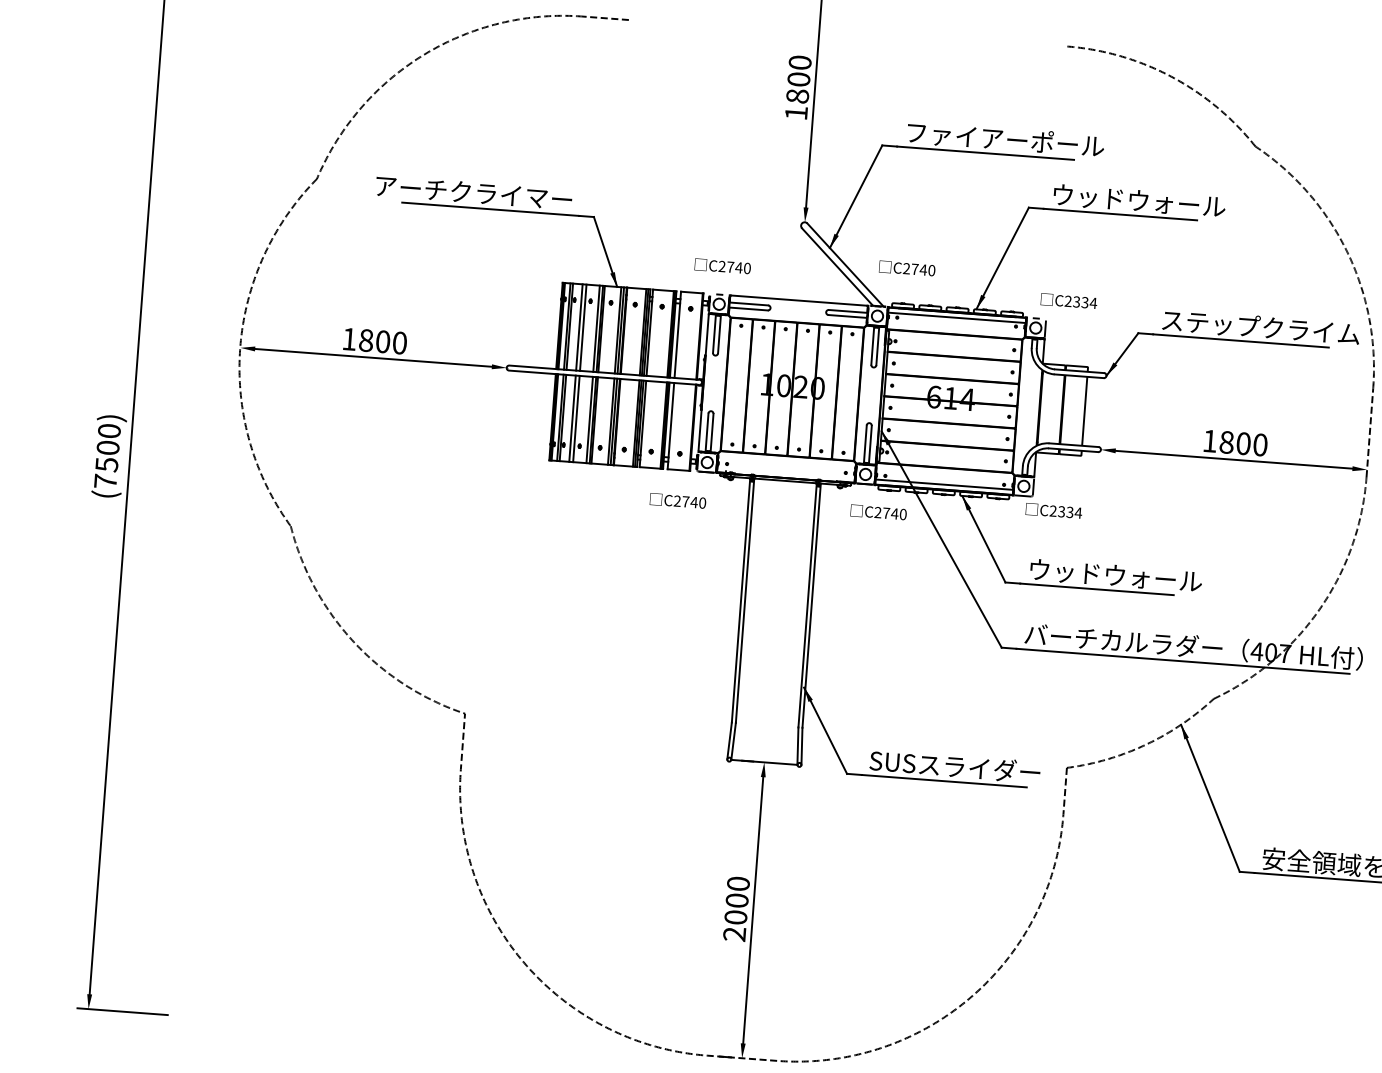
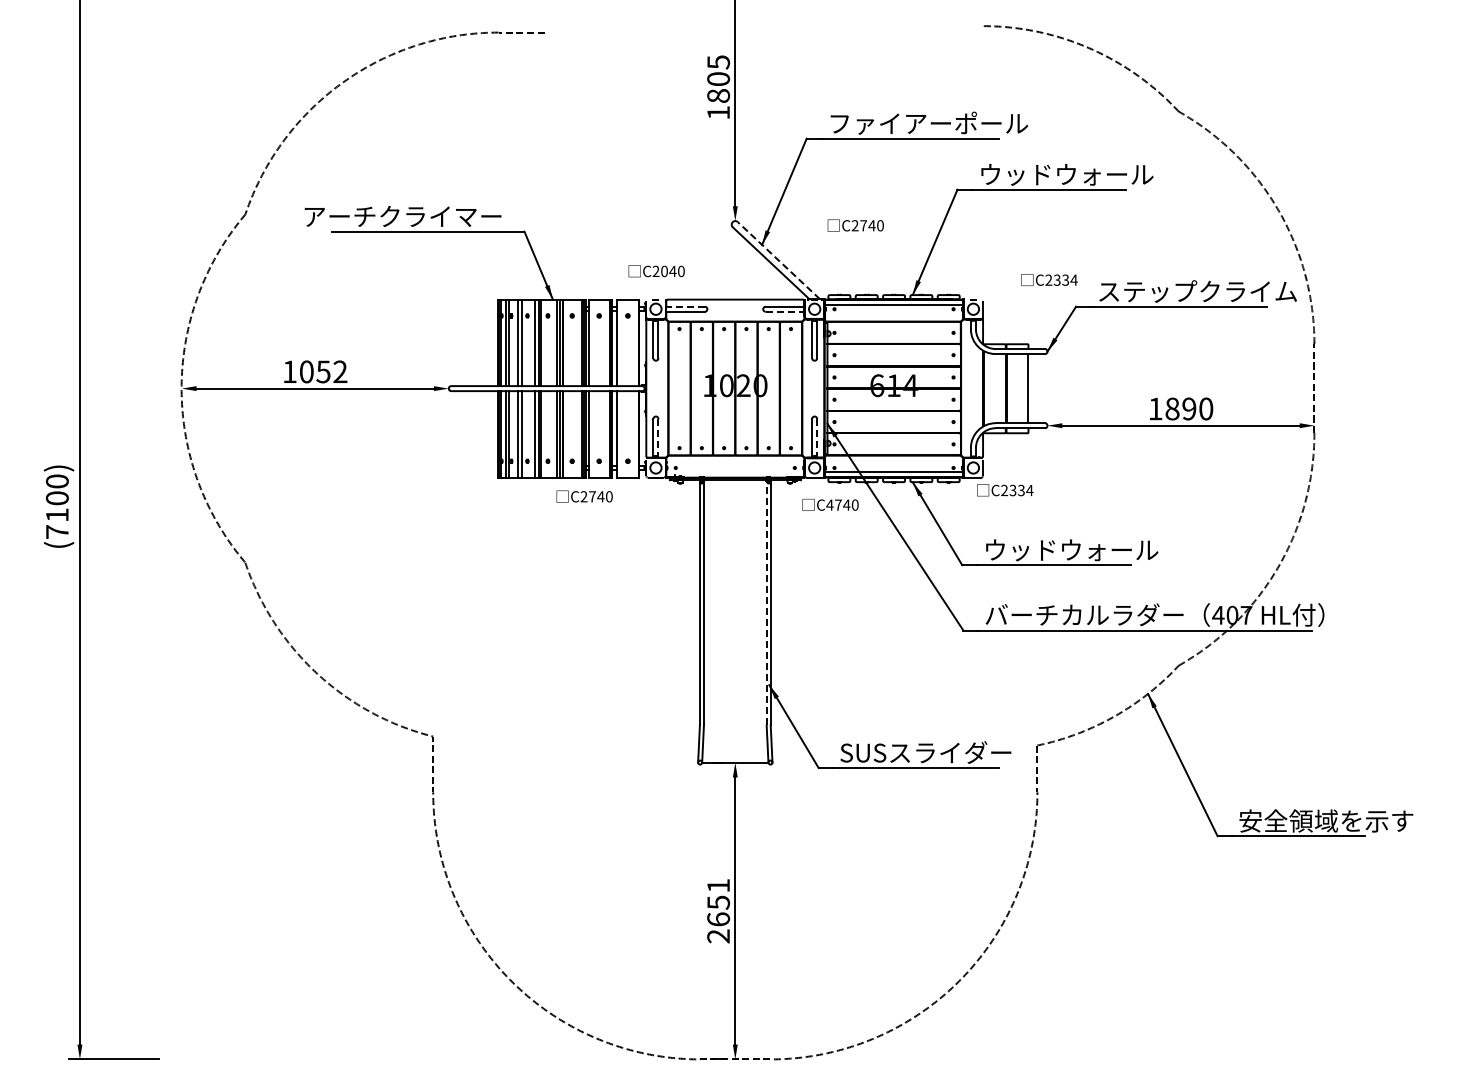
text: (800, 62) -> (718, 62), 1800 -> 1805
line: (845, 264) -> (778, 260), solid -> dashed
text: (730, 267) -> (664, 271), C2740 -> C2040
text: (906, 268) -> (855, 225), moved
text: (1069, 300) -> (1049, 279), moved
line: (748, 303) -> (685, 306), solid -> dashed
line: (848, 316) -> (785, 311), solid -> dashed
text: (383, 341) -> (323, 371), 1800 -> 1052
line: (712, 433) -> (658, 438), solid -> dashed
text: (1243, 443) -> (1189, 408), 1800 -> 1890
line: (870, 445) -> (817, 438), solid -> dashed
text: (106, 465) -> (57, 515), (7500) -> (7100)
text: (677, 500) -> (584, 496), moved
text: (877, 511) -> (829, 504), C2740 -> C4740
line: (807, 604) -> (766, 602), solid -> dashed
text: (737, 900) -> (718, 902), 2000 -> 2651

